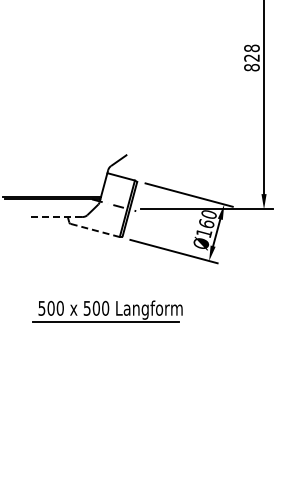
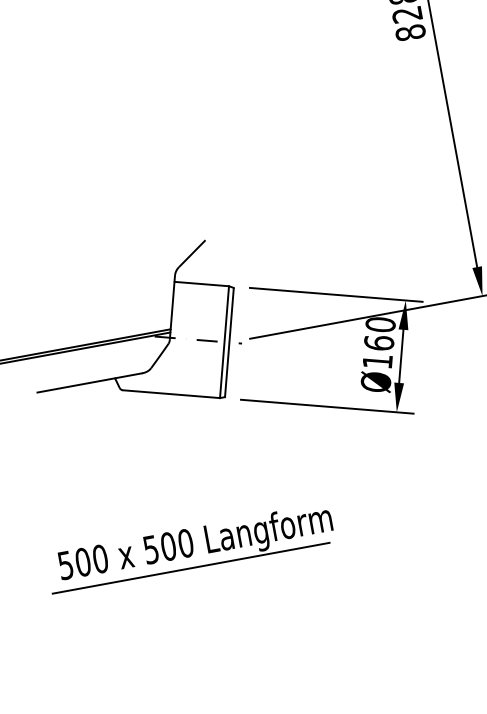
line: (54, 217) -> (90, 383), dashed -> solid
line: (95, 230) -> (171, 394), dashed -> solid
part: (107, 311) -> (190, 548), moved

